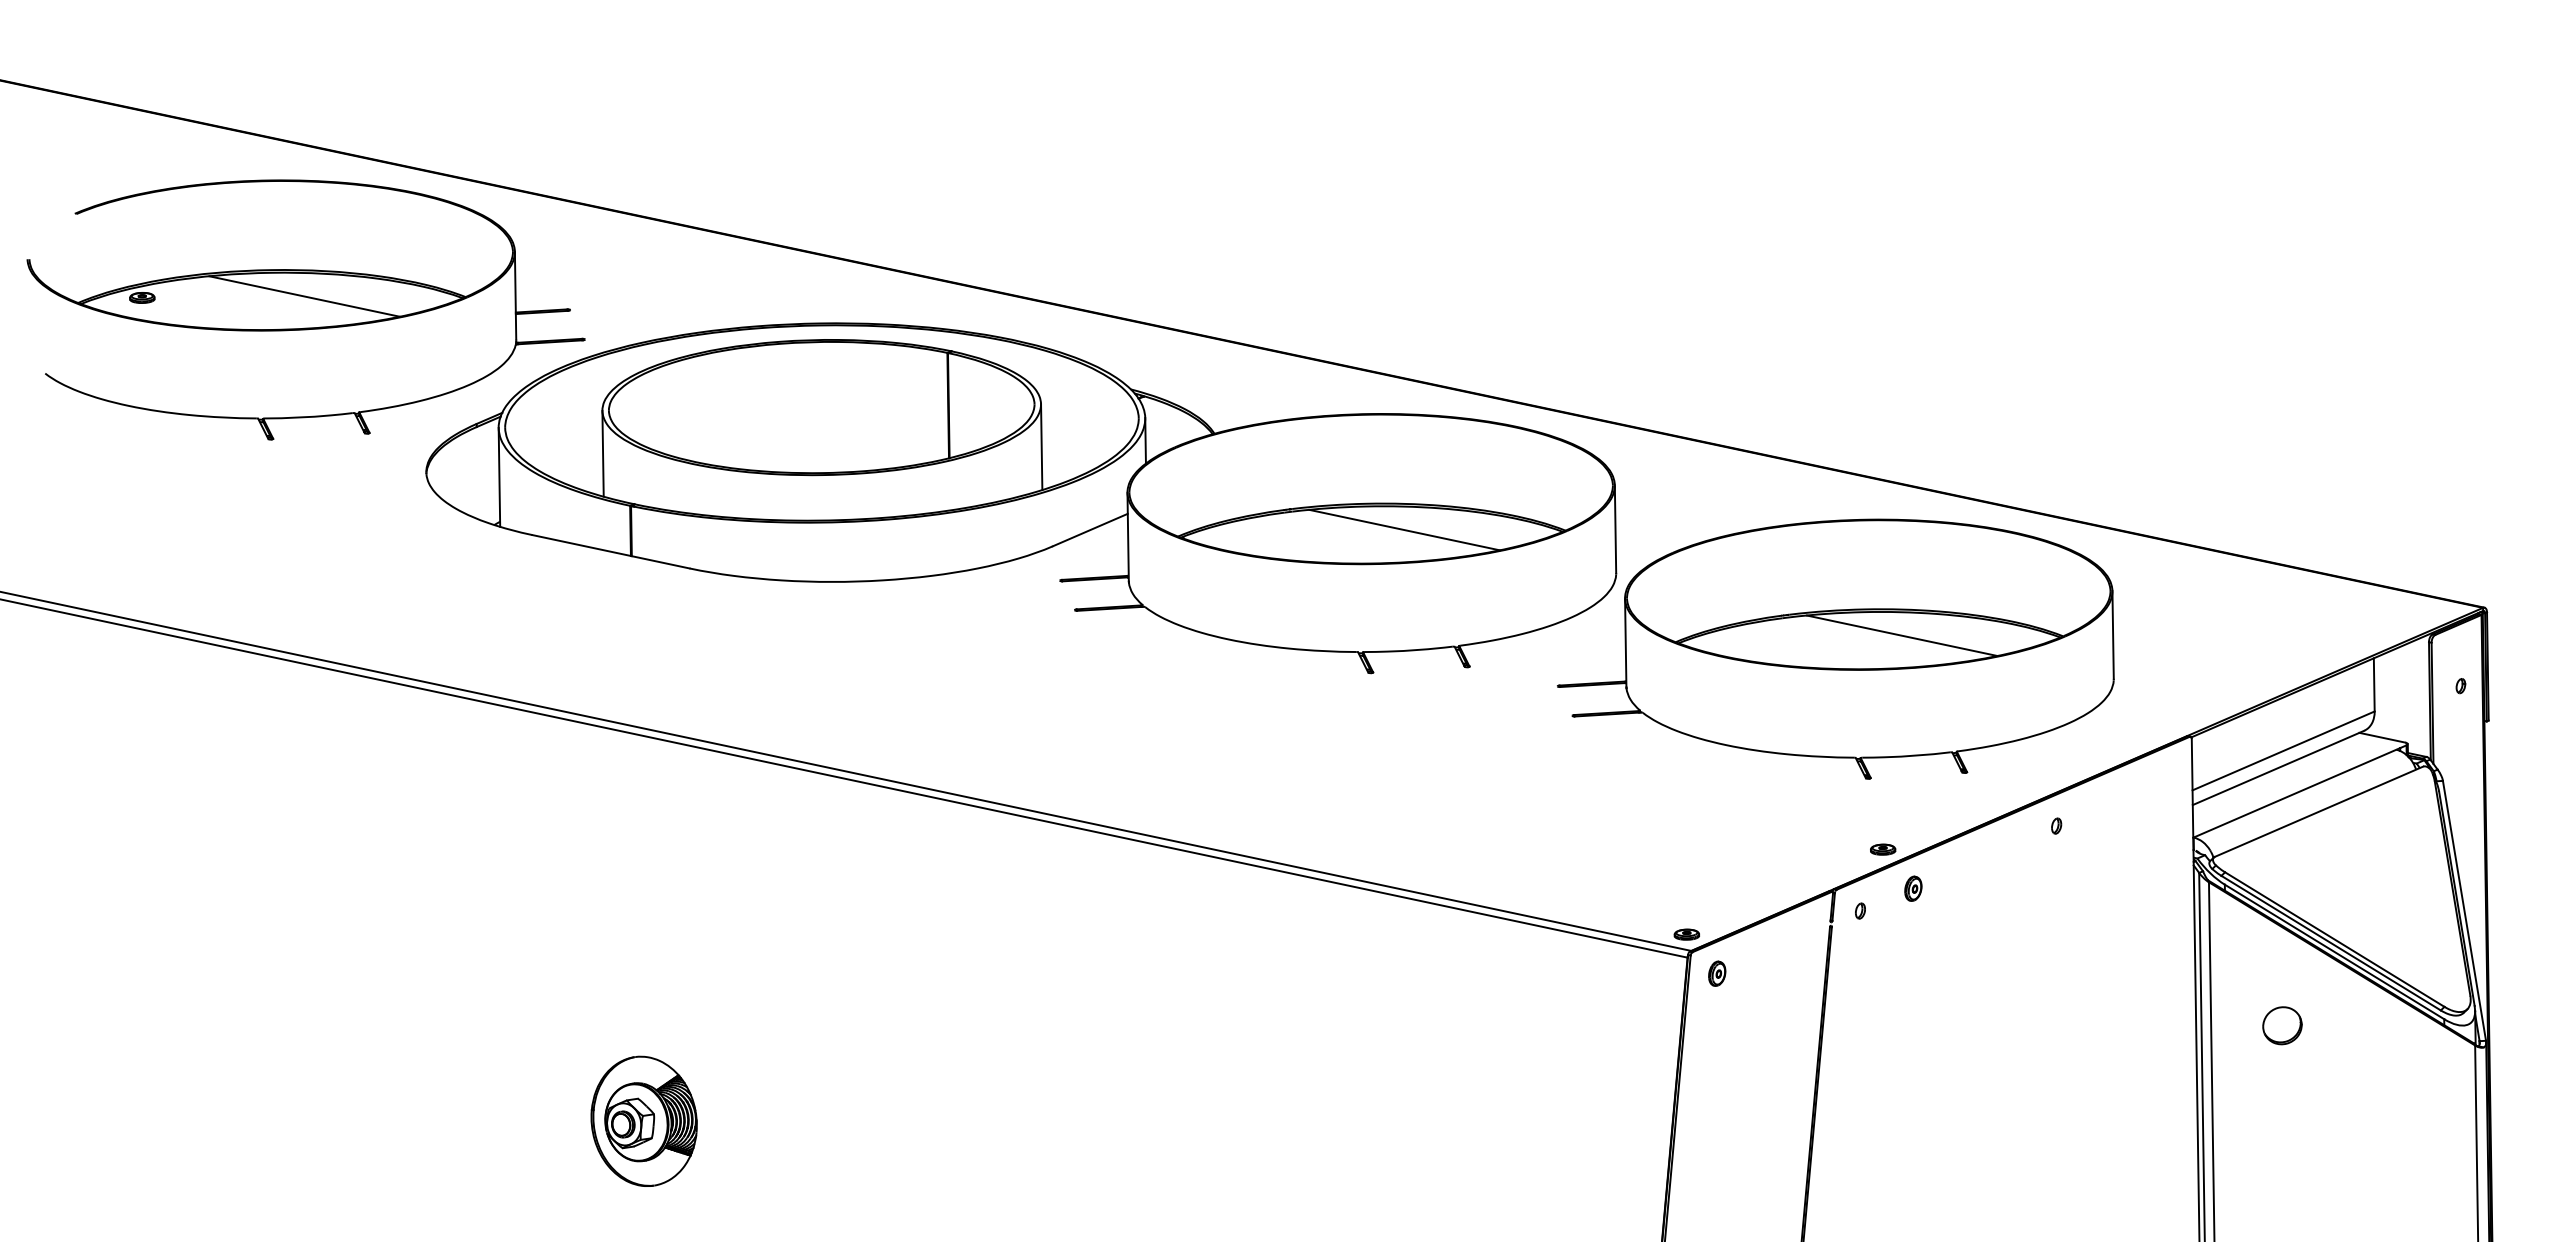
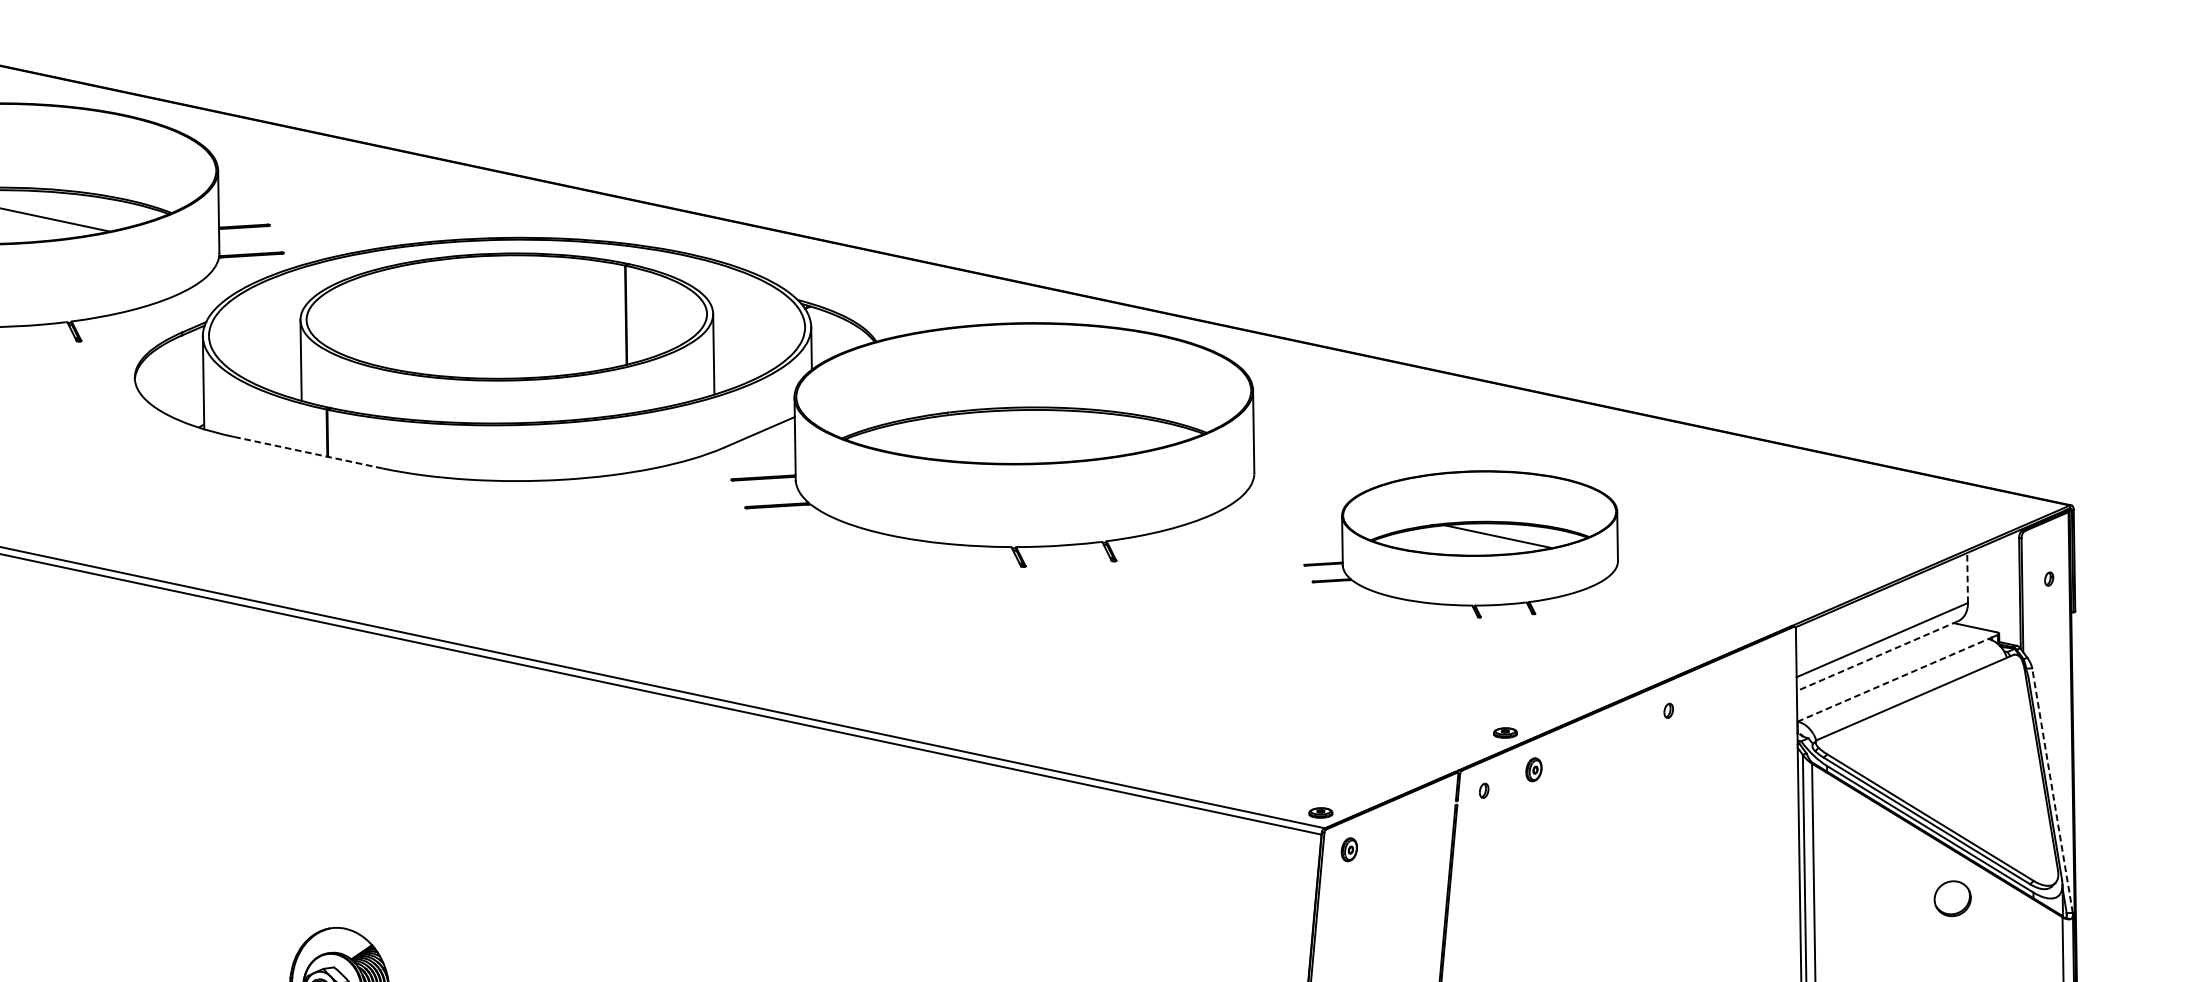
line: (1404, 529) -> (1055, 431), removed
line: (610, 551) -> (308, 452), solid -> dashed
part: (1835, 648) -> (1460, 543), size x0.6
line: (2374, 684) -> (1967, 577), solid -> dashed
line: (2277, 768) -> (1876, 656), solid -> dashed
line: (2296, 792) -> (1894, 679), solid -> dashed
line: (2464, 910) -> (2052, 790), solid -> dashed
part: (2282, 1025) -> (1952, 898), moved

